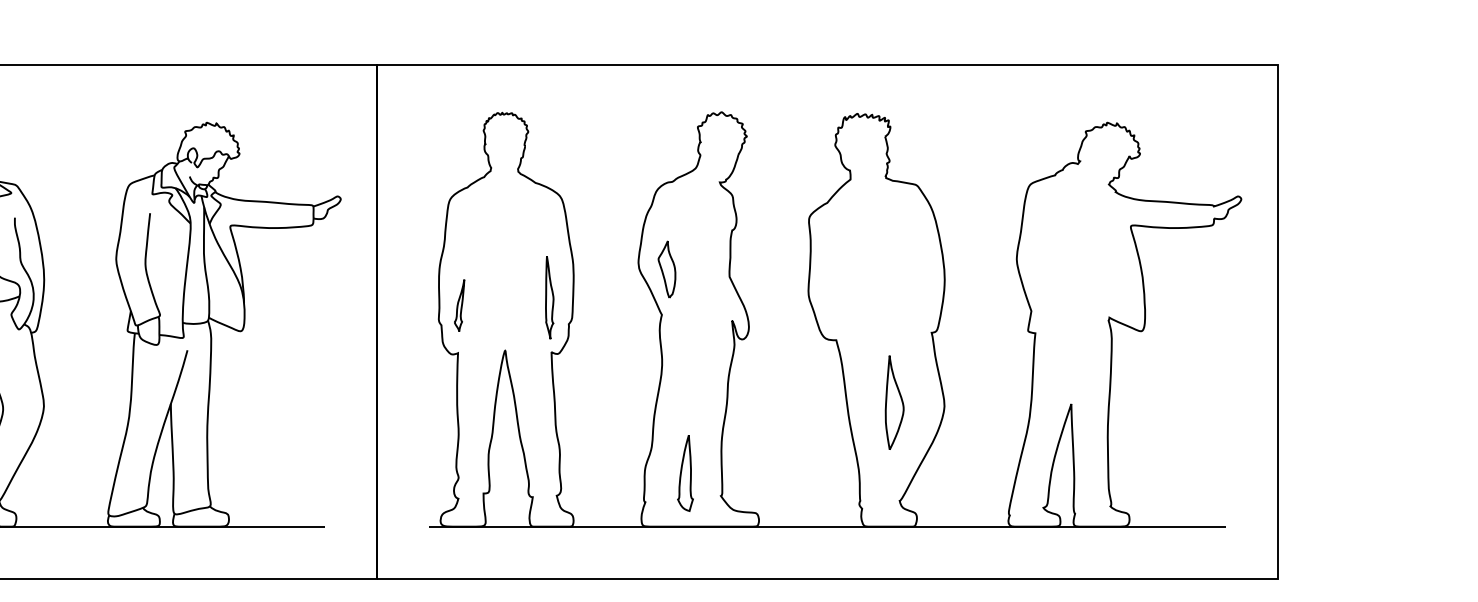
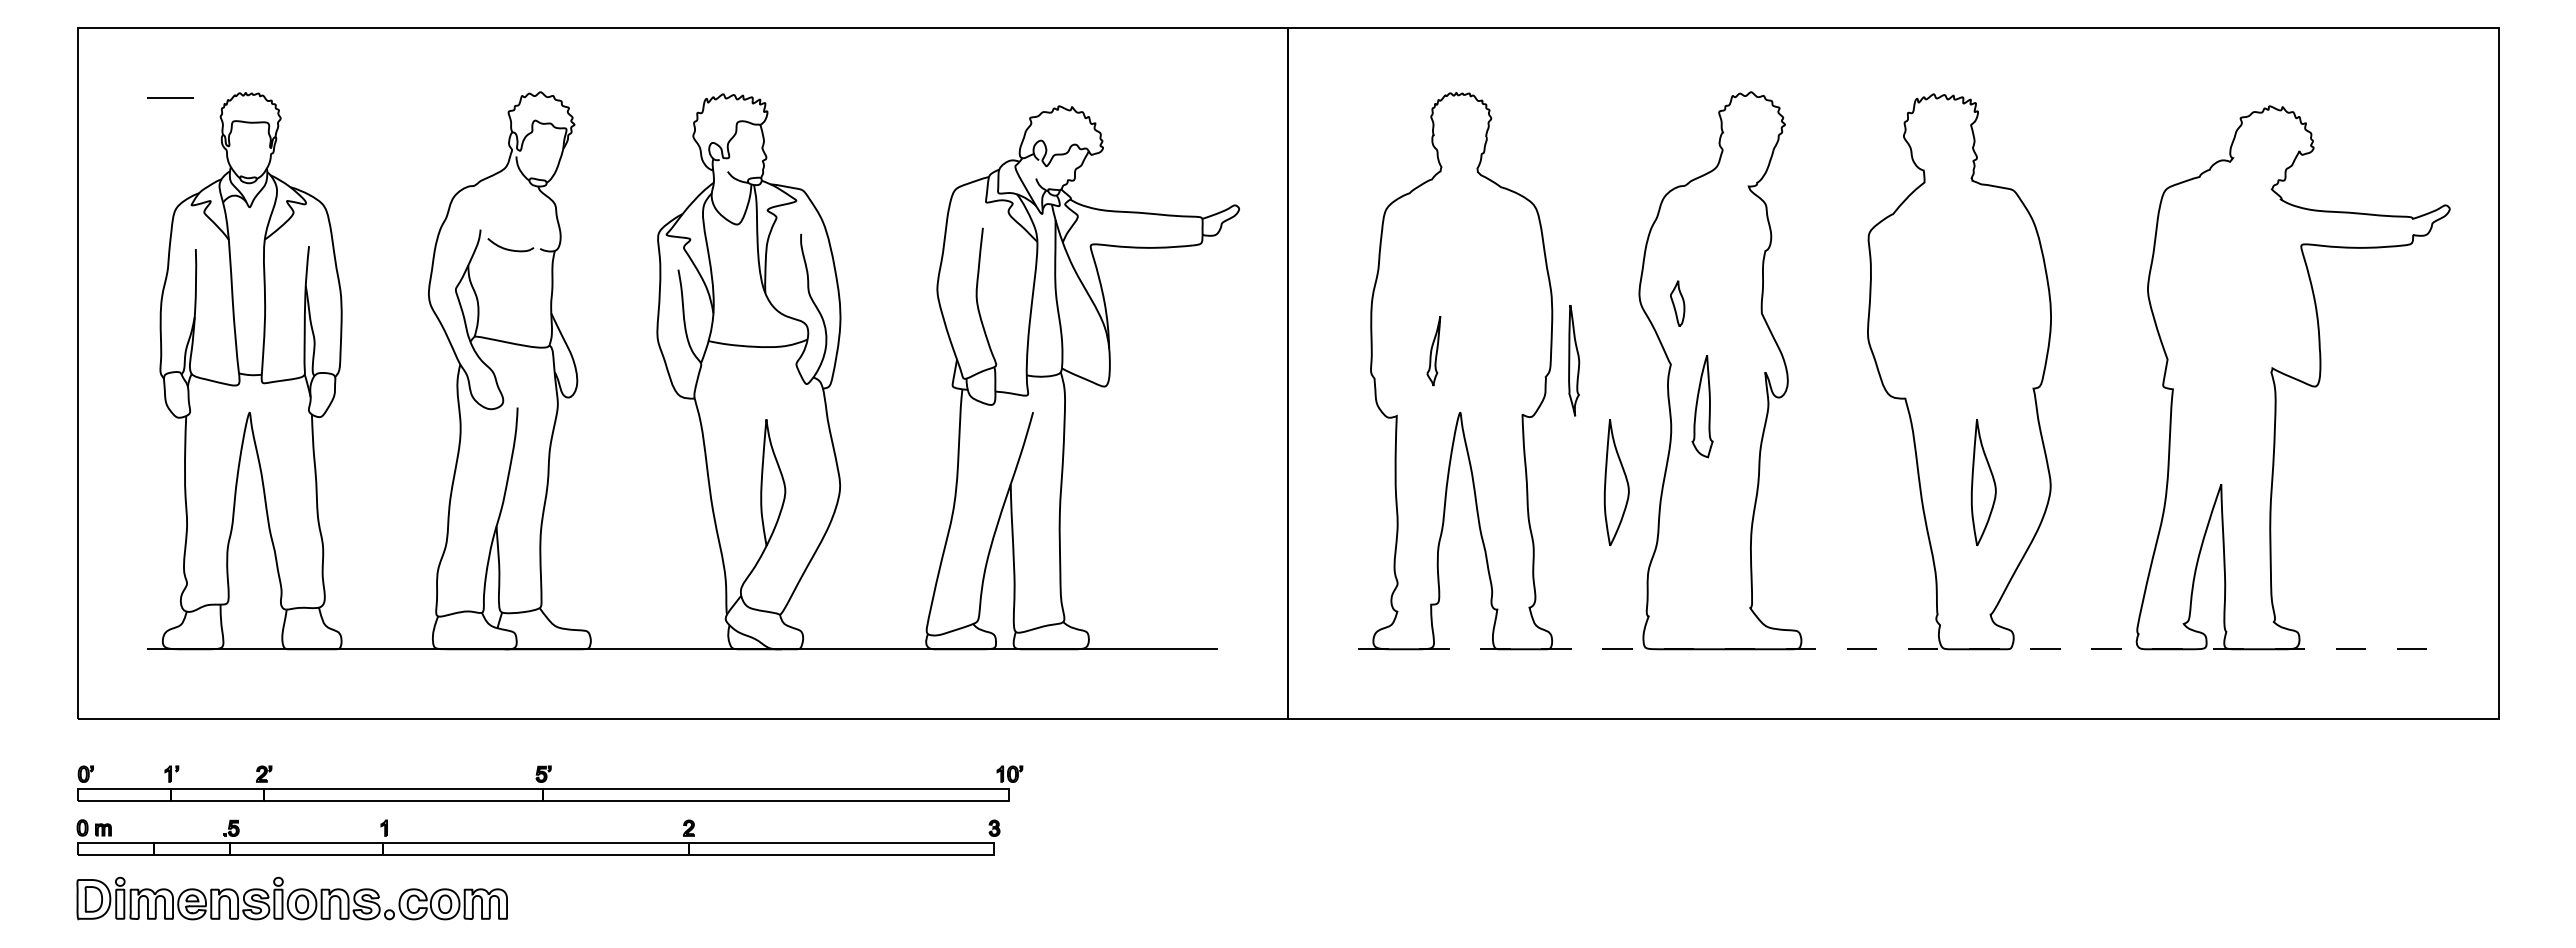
part: (666, 269) -> (1677, 303), size x0.6
part: (550, 297) -> (1574, 360), moved
part: (459, 305) -> (1433, 351), moved
part: (621, 402) -> (1616, 482), added
part: (685, 473) -> (1702, 406), moved
line: (827, 526) -> (1893, 649), solid -> dashed

